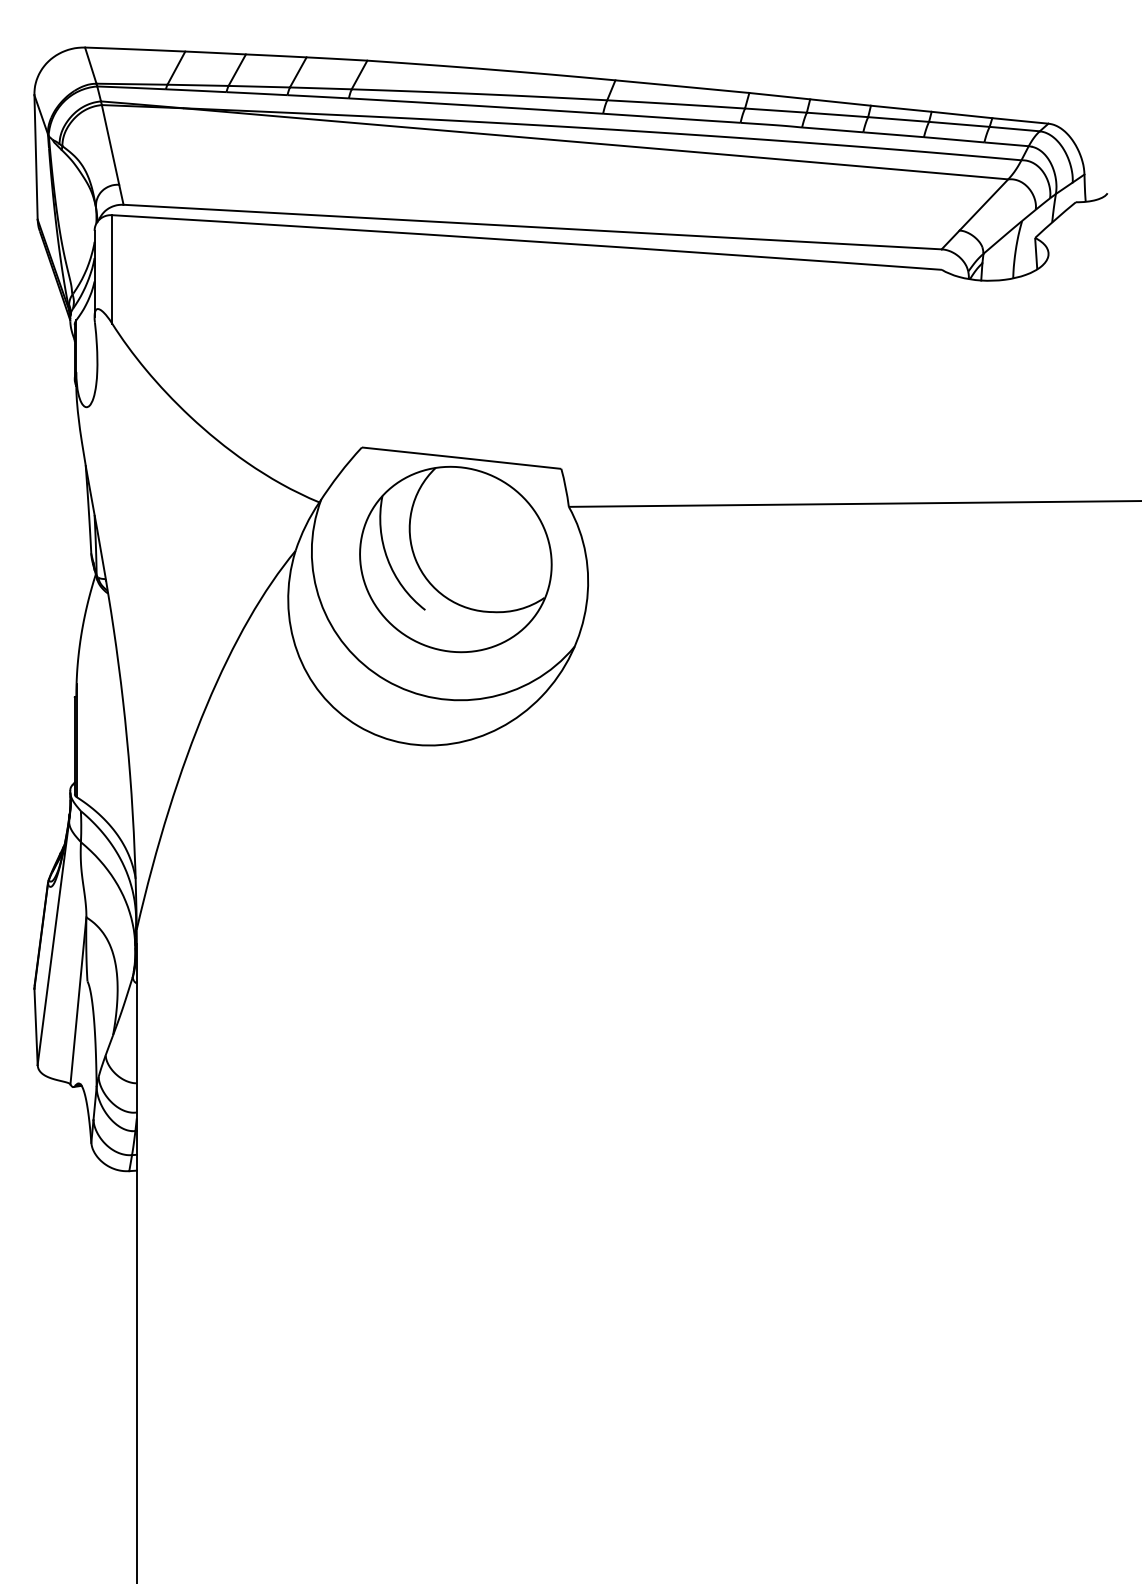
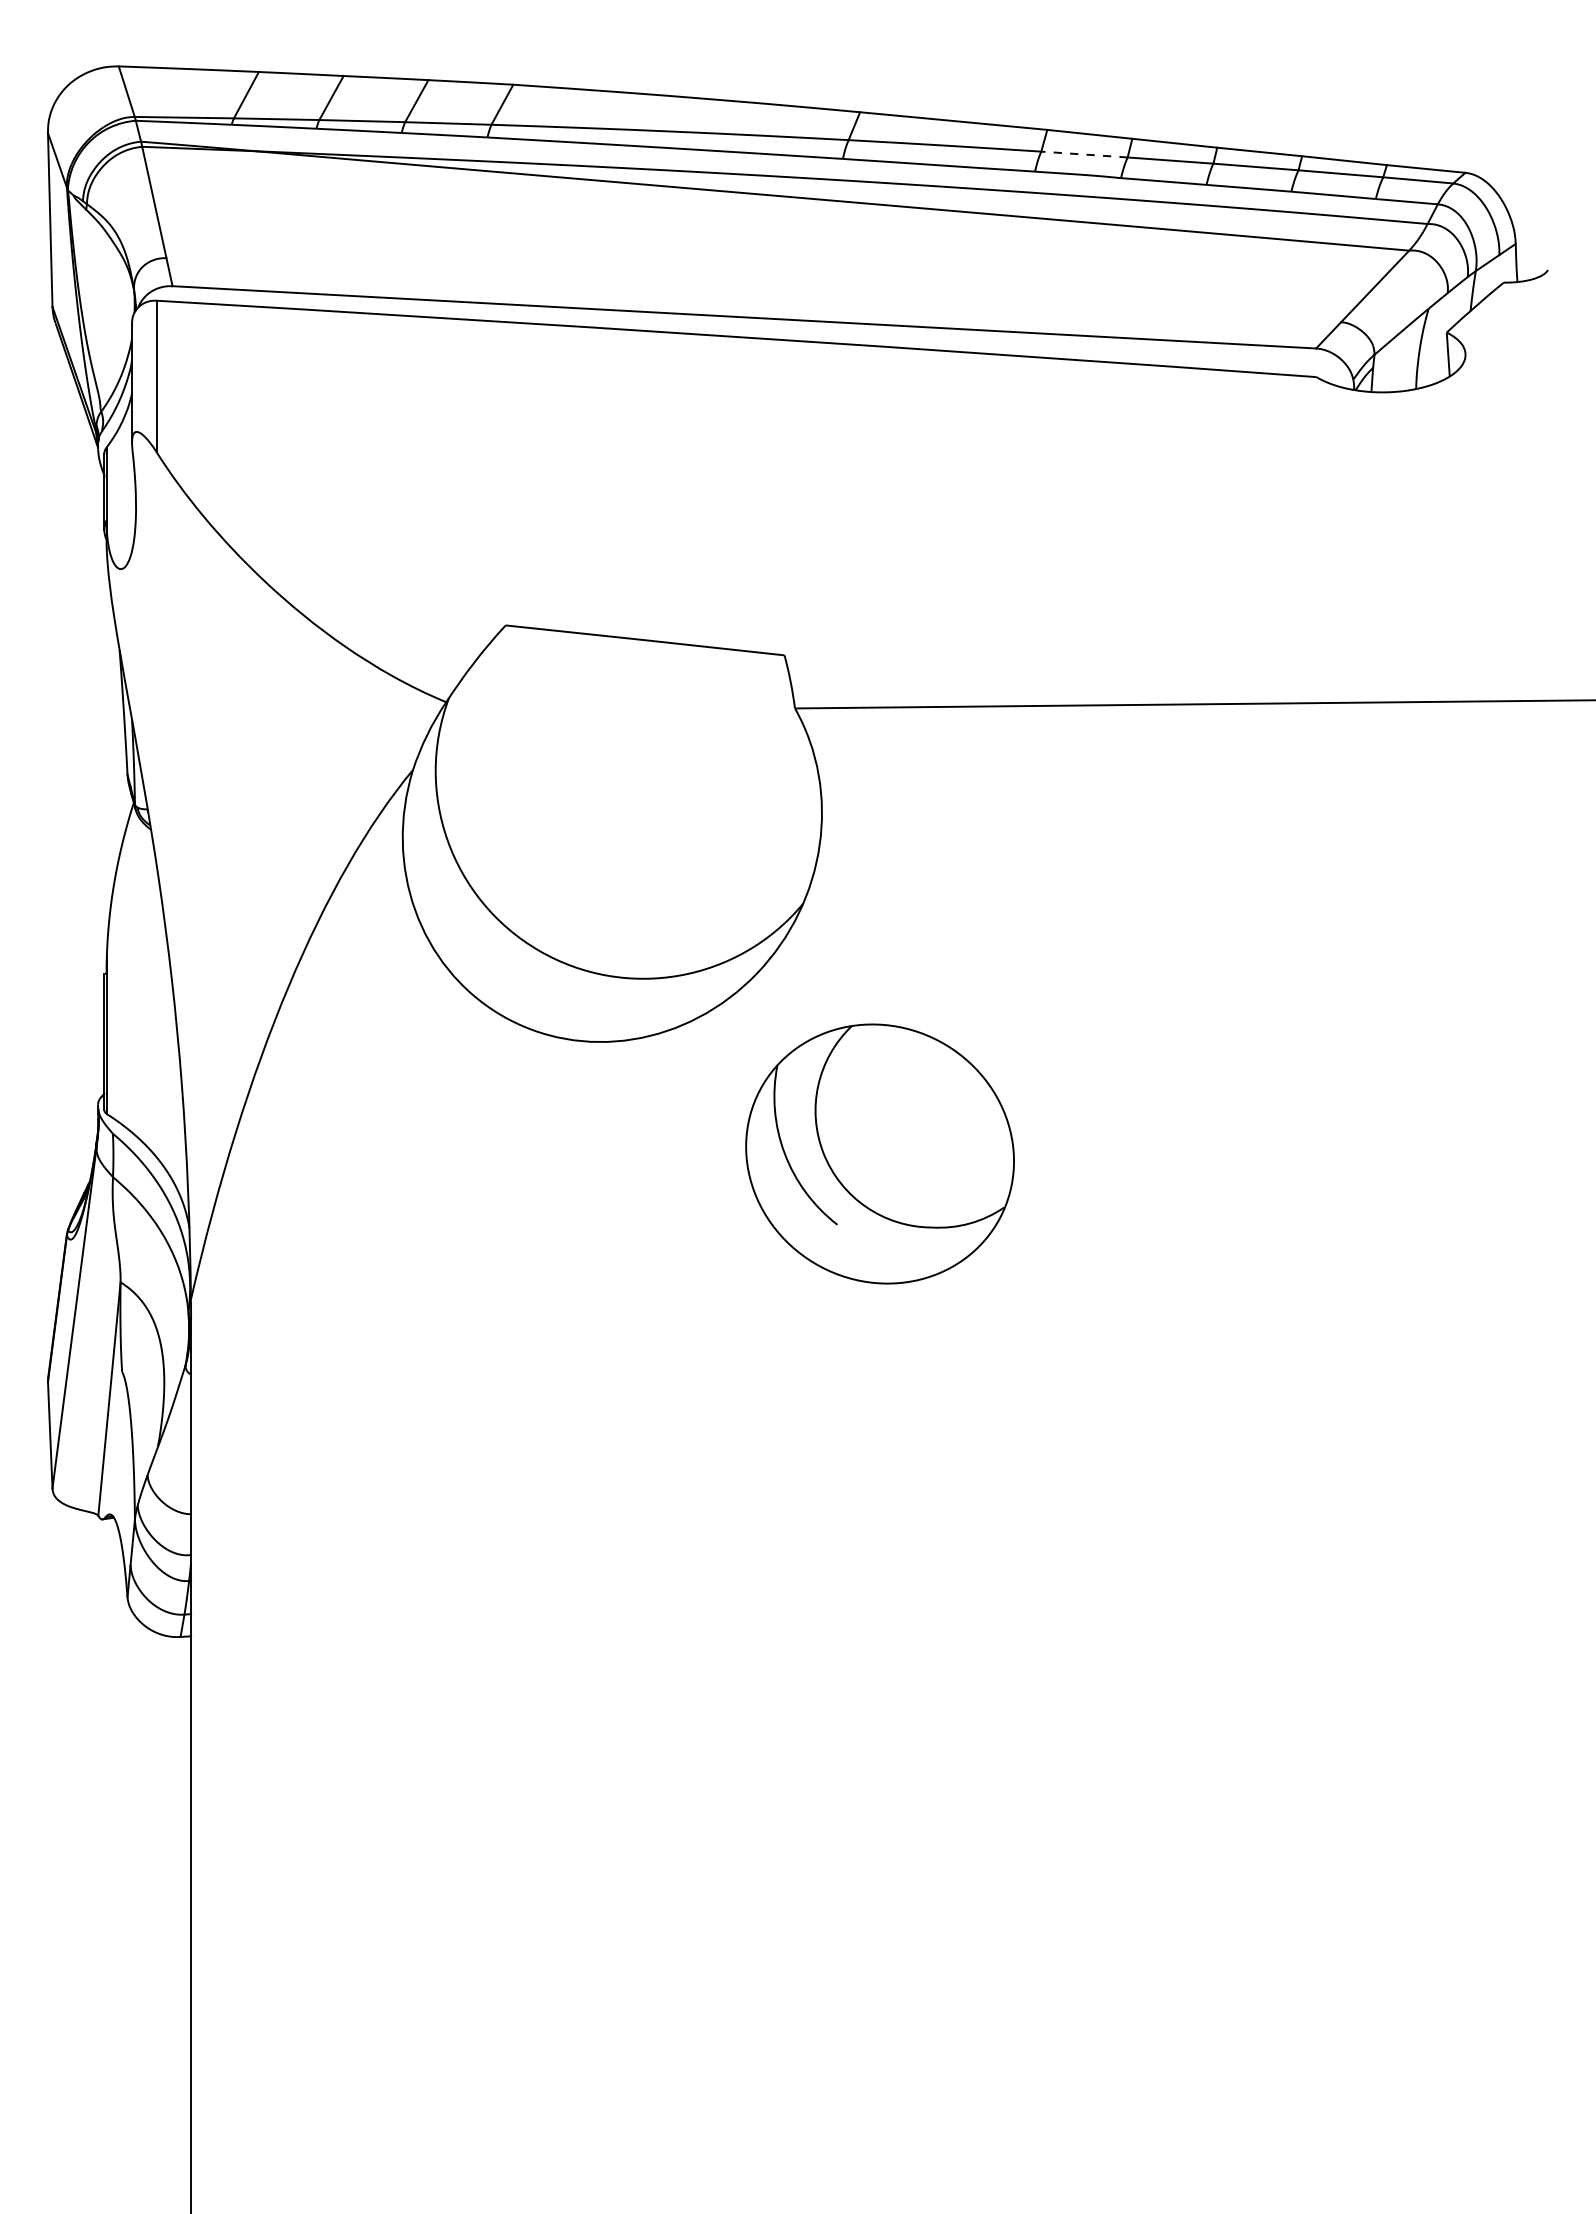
line: (775, 110) -> (1083, 154), solid -> dashed
part: (455, 559) -> (879, 1153), moved

